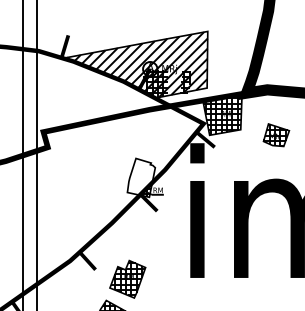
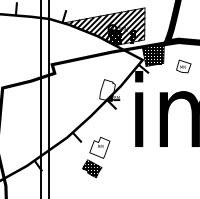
hatch: (275, 135) -> (183, 66), removed
hatch: (127, 278) -> (99, 147), removed

